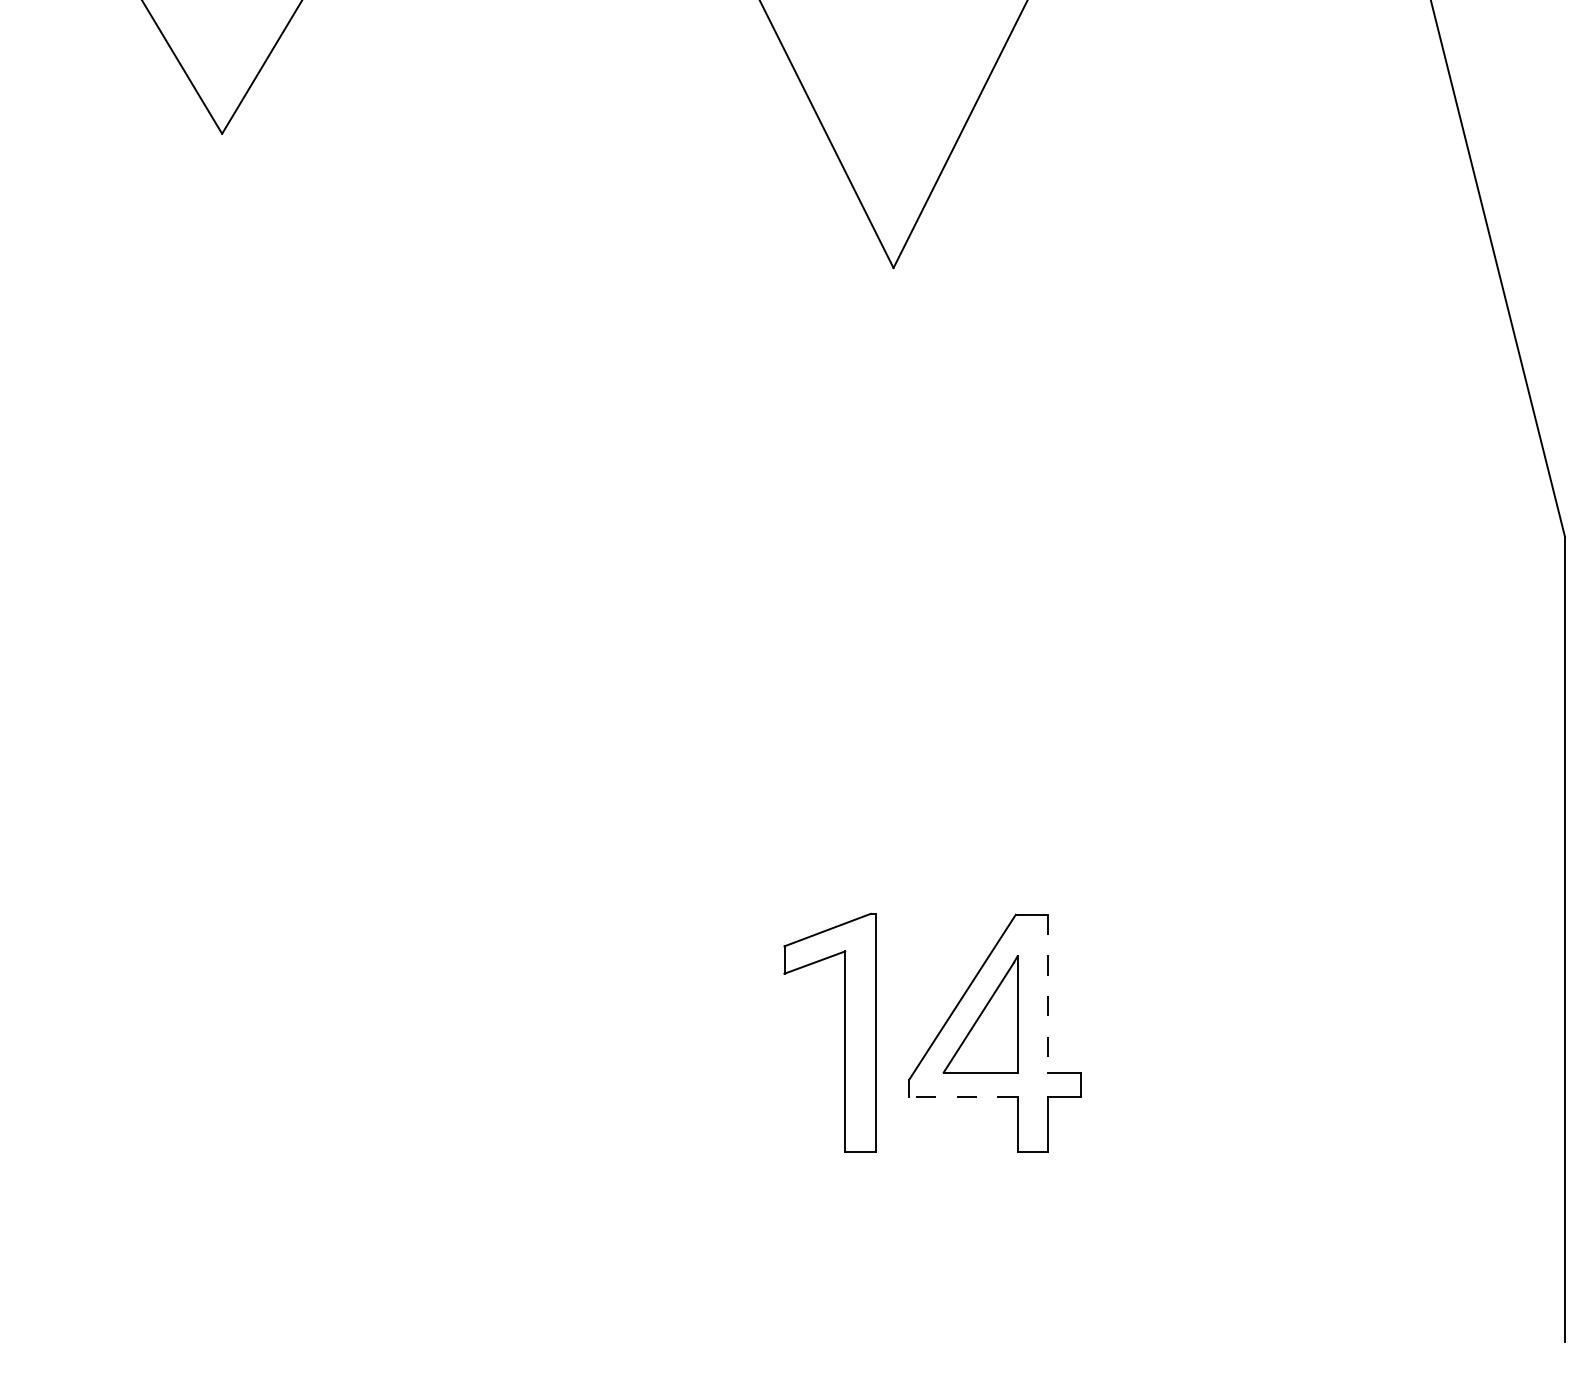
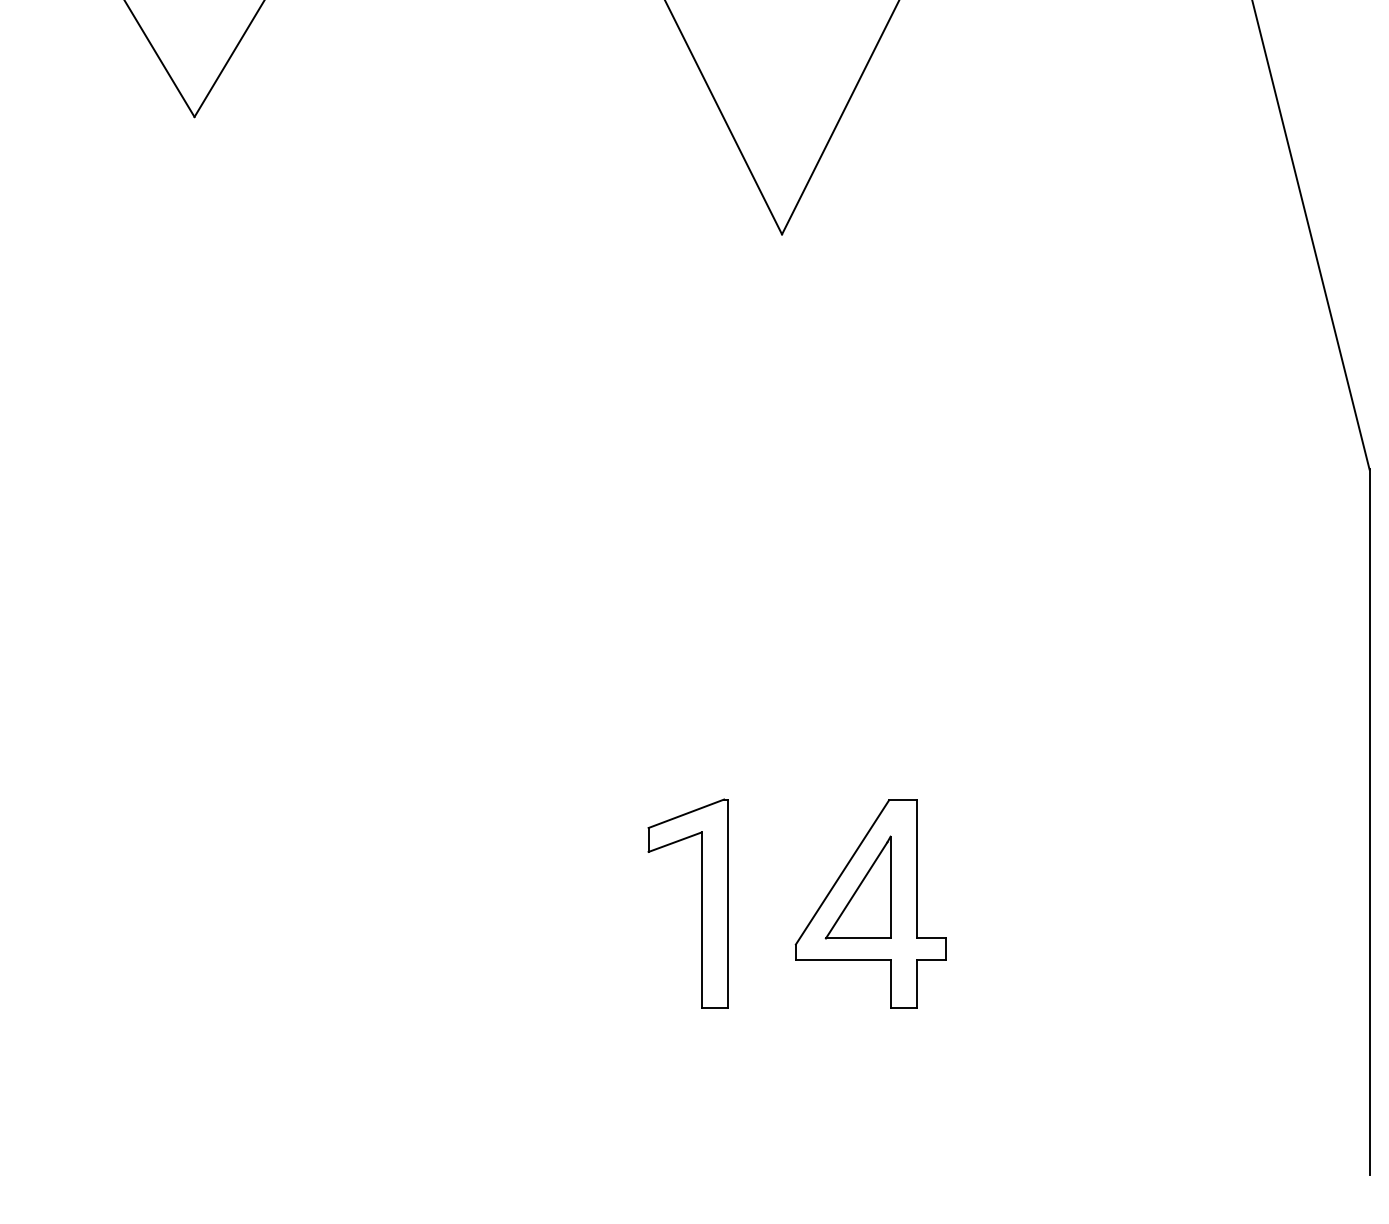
line: (1048, 993) -> (917, 869), dashed -> solid
part: (844, 1032) -> (701, 903), moved
line: (962, 1096) -> (842, 959), dashed -> solid

